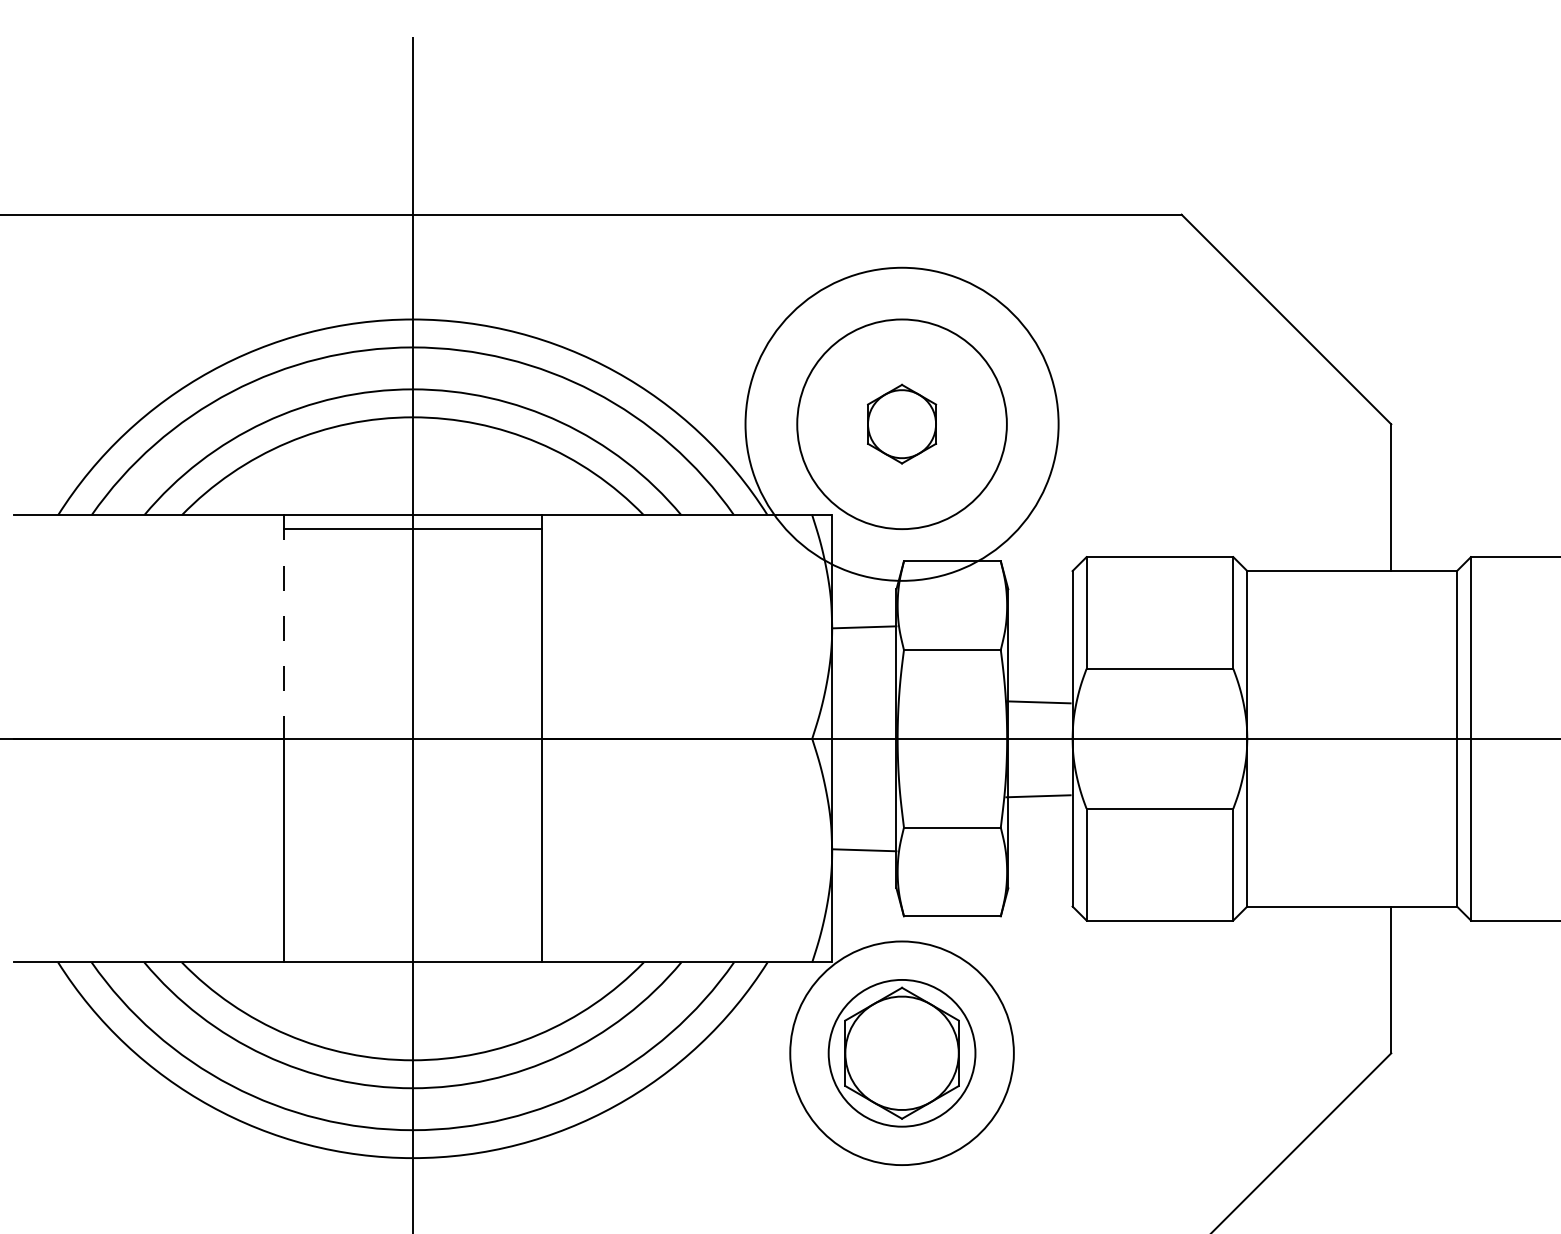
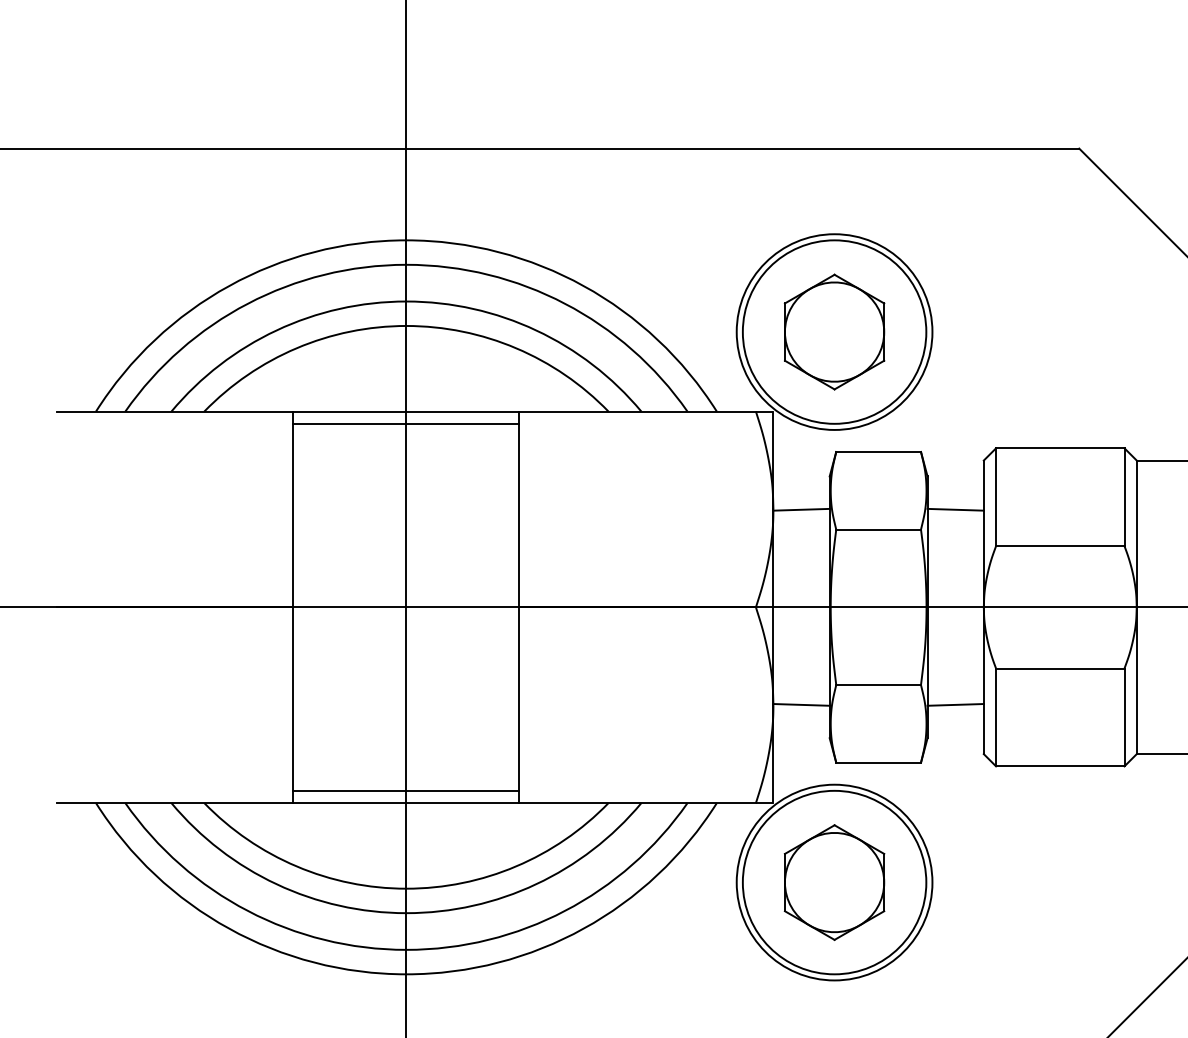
part: (901, 423) -> (834, 331), size x1.67
circle: (901, 424) -> (834, 332), size x0.71
line: (283, 627) -> (293, 509), dashed -> solid
line: (1038, 702) -> (955, 509), moved
line: (1038, 796) -> (955, 705), moved
line: (412, 948) -> (406, 790), added
circle: (901, 1053) -> (834, 882), size x1.43

